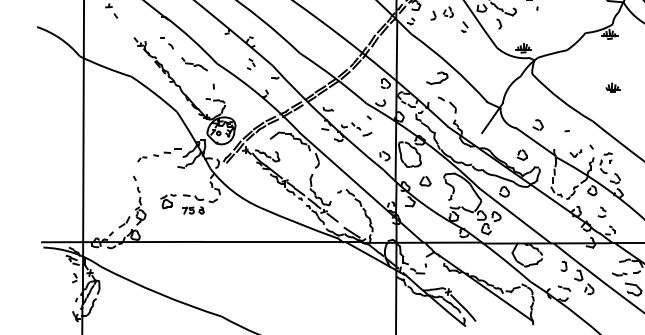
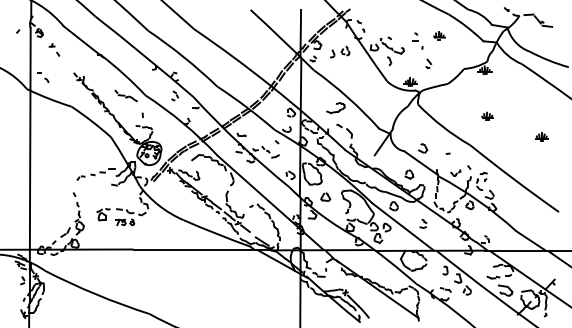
part: (464, 26) -> (428, 63), moved
part: (167, 42) -> (43, 77), moved
part: (602, 211) -> (423, 223), moved

